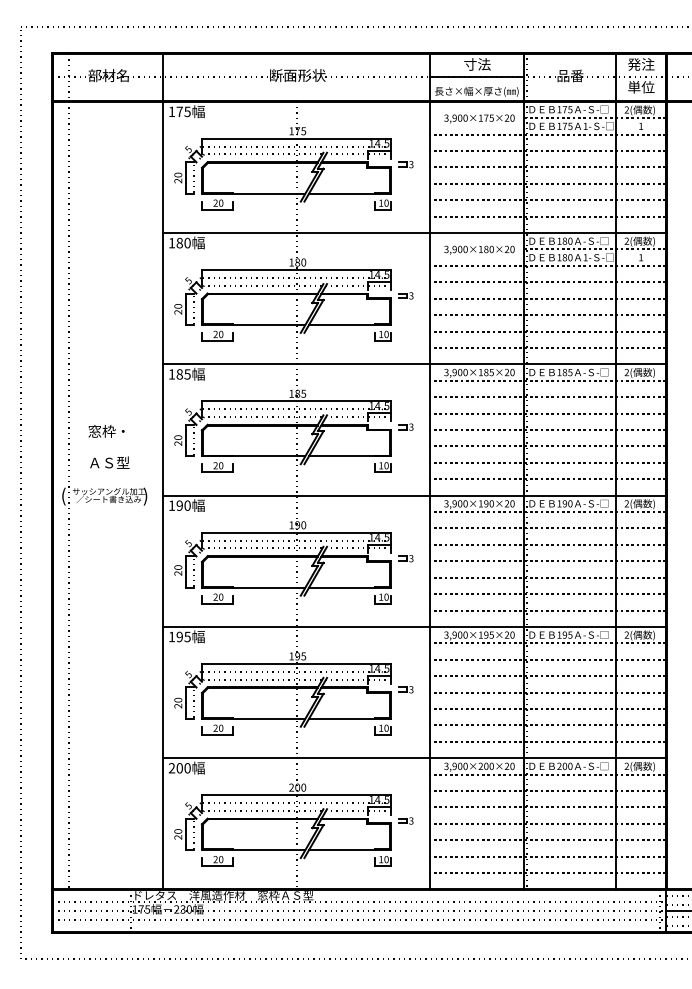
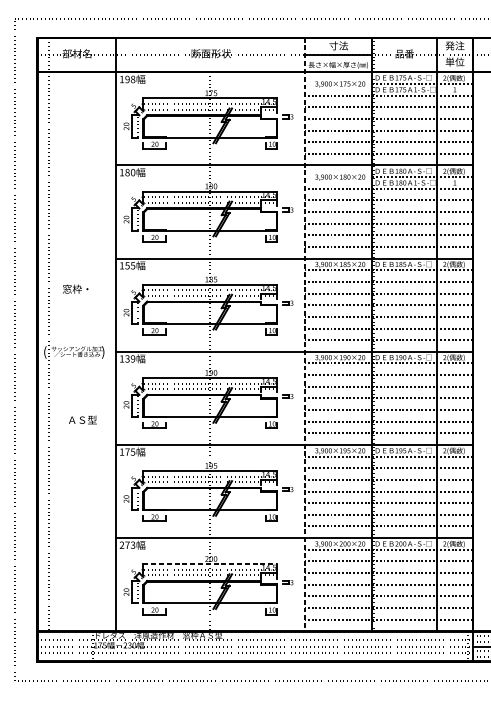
text: (183, 111) -> (130, 79), 175 -> 198
text: (179, 374) -> (127, 265), 185 -> 155
text: (106, 431) -> (75, 289), moved
text: (109, 462) -> (82, 419), moved
line: (429, 471) -> (304, 334), solid -> dashed
text: (183, 505) -> (130, 358), 190 -> 139
text: (179, 636) -> (127, 451), 195 -> 175
text: (183, 768) -> (130, 545), 200 -> 273
line: (296, 795) -> (210, 564), solid -> dashed

